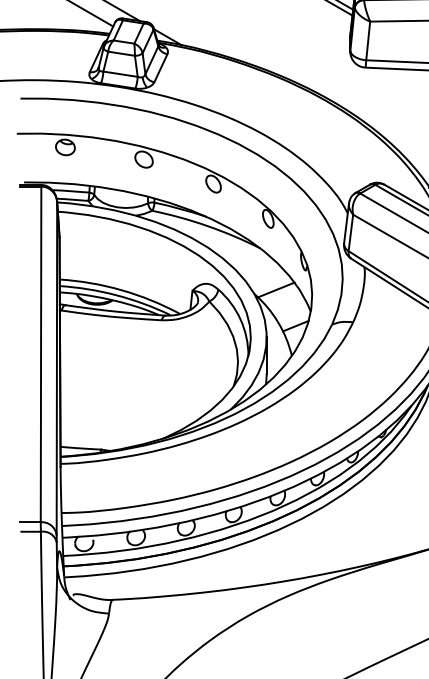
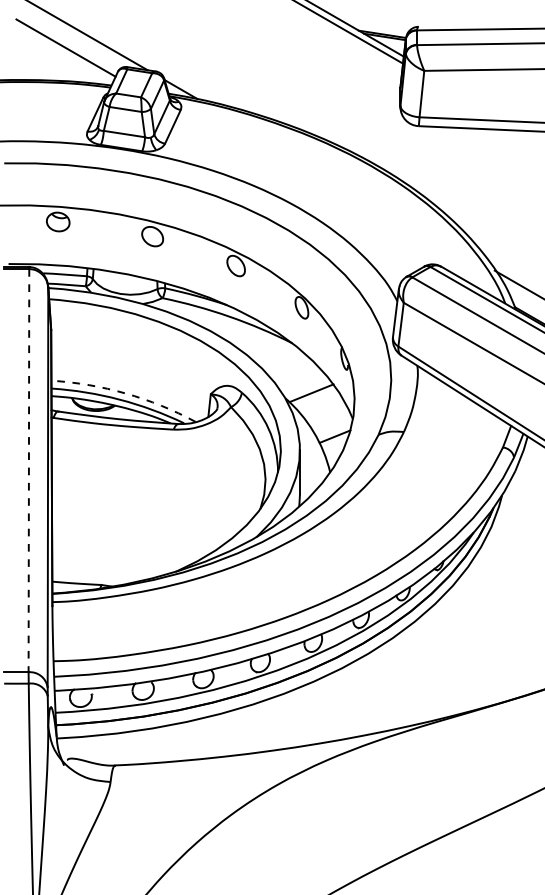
arc: (121, 290) -> (125, 393), solid -> dashed
line: (40, 354) -> (28, 470), solid -> dashed

